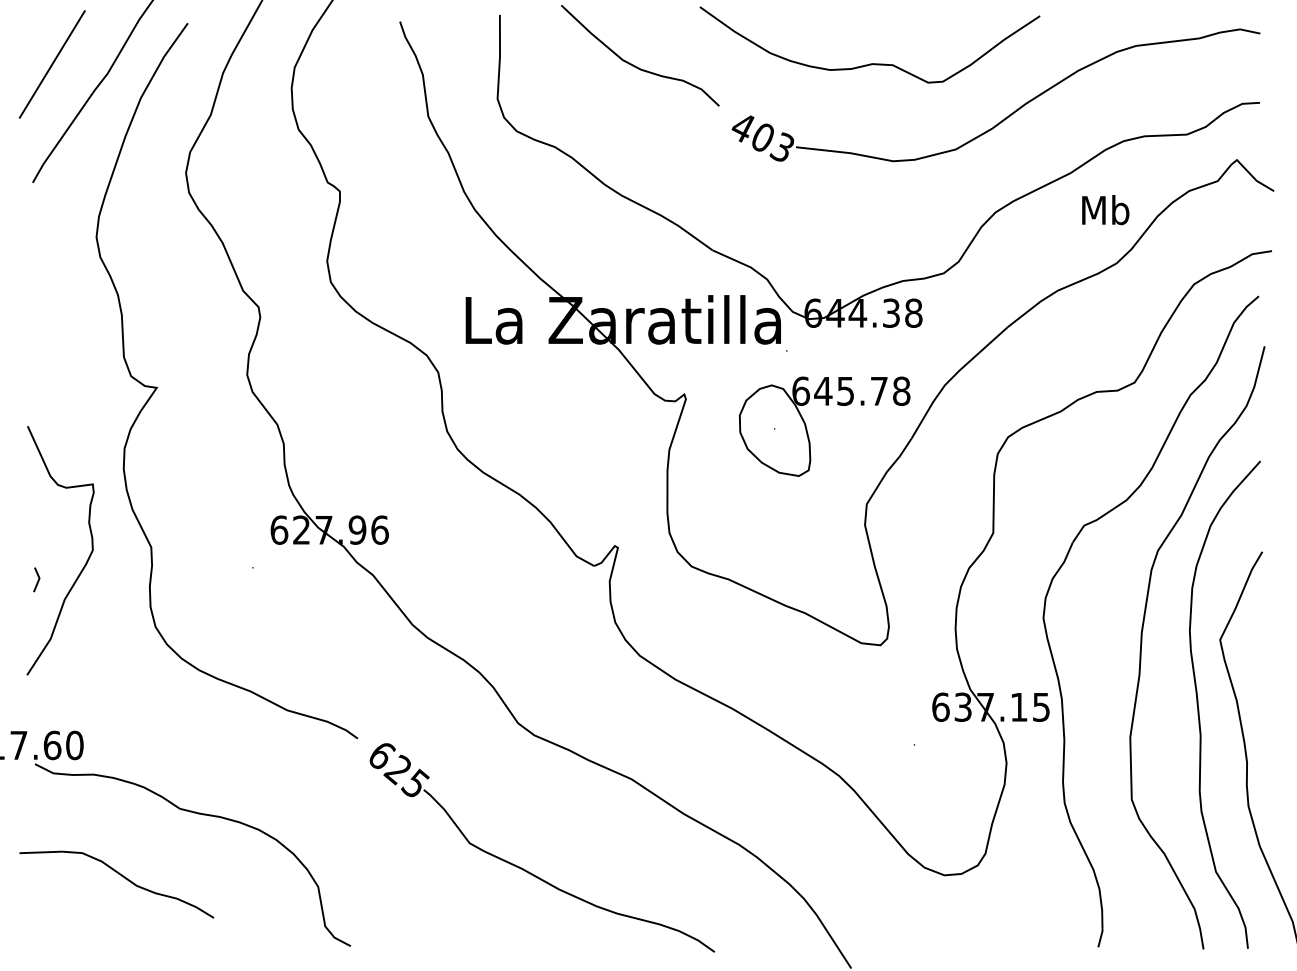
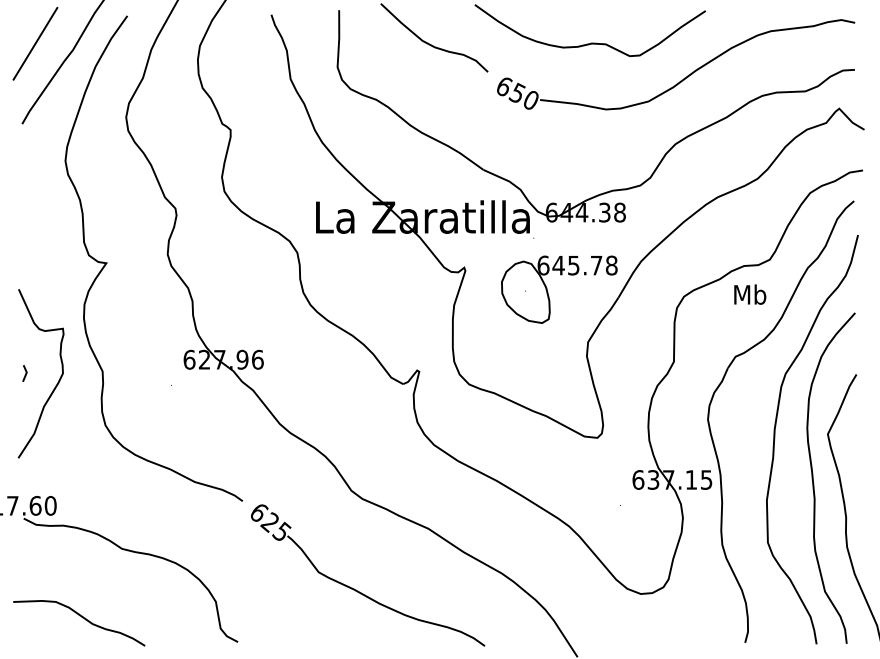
text: (762, 137) -> (517, 93), 403 -> 650
text: (1106, 209) -> (750, 294), moved
line: (37, 579) -> (25, 373), moved
curve: (121, 877) -> (82, 618), moved

